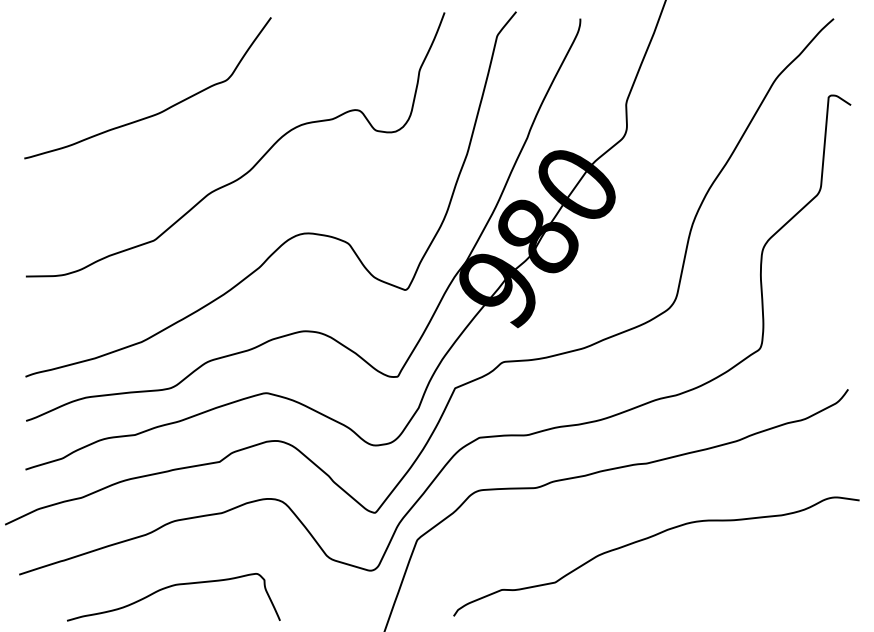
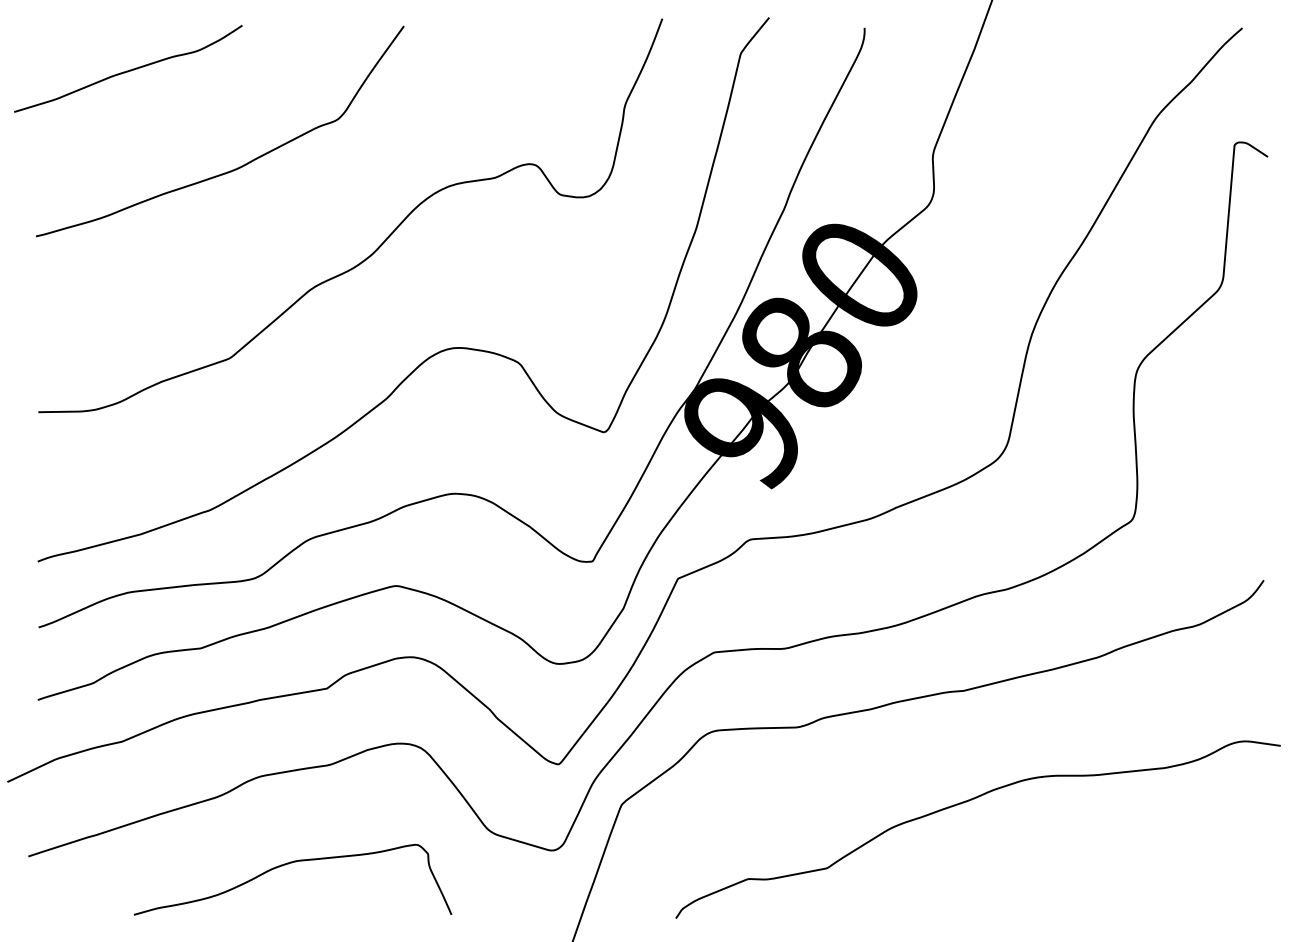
curve: (86, 46) -> (128, 69), added
curve: (170, 587) -> (288, 865), moved

